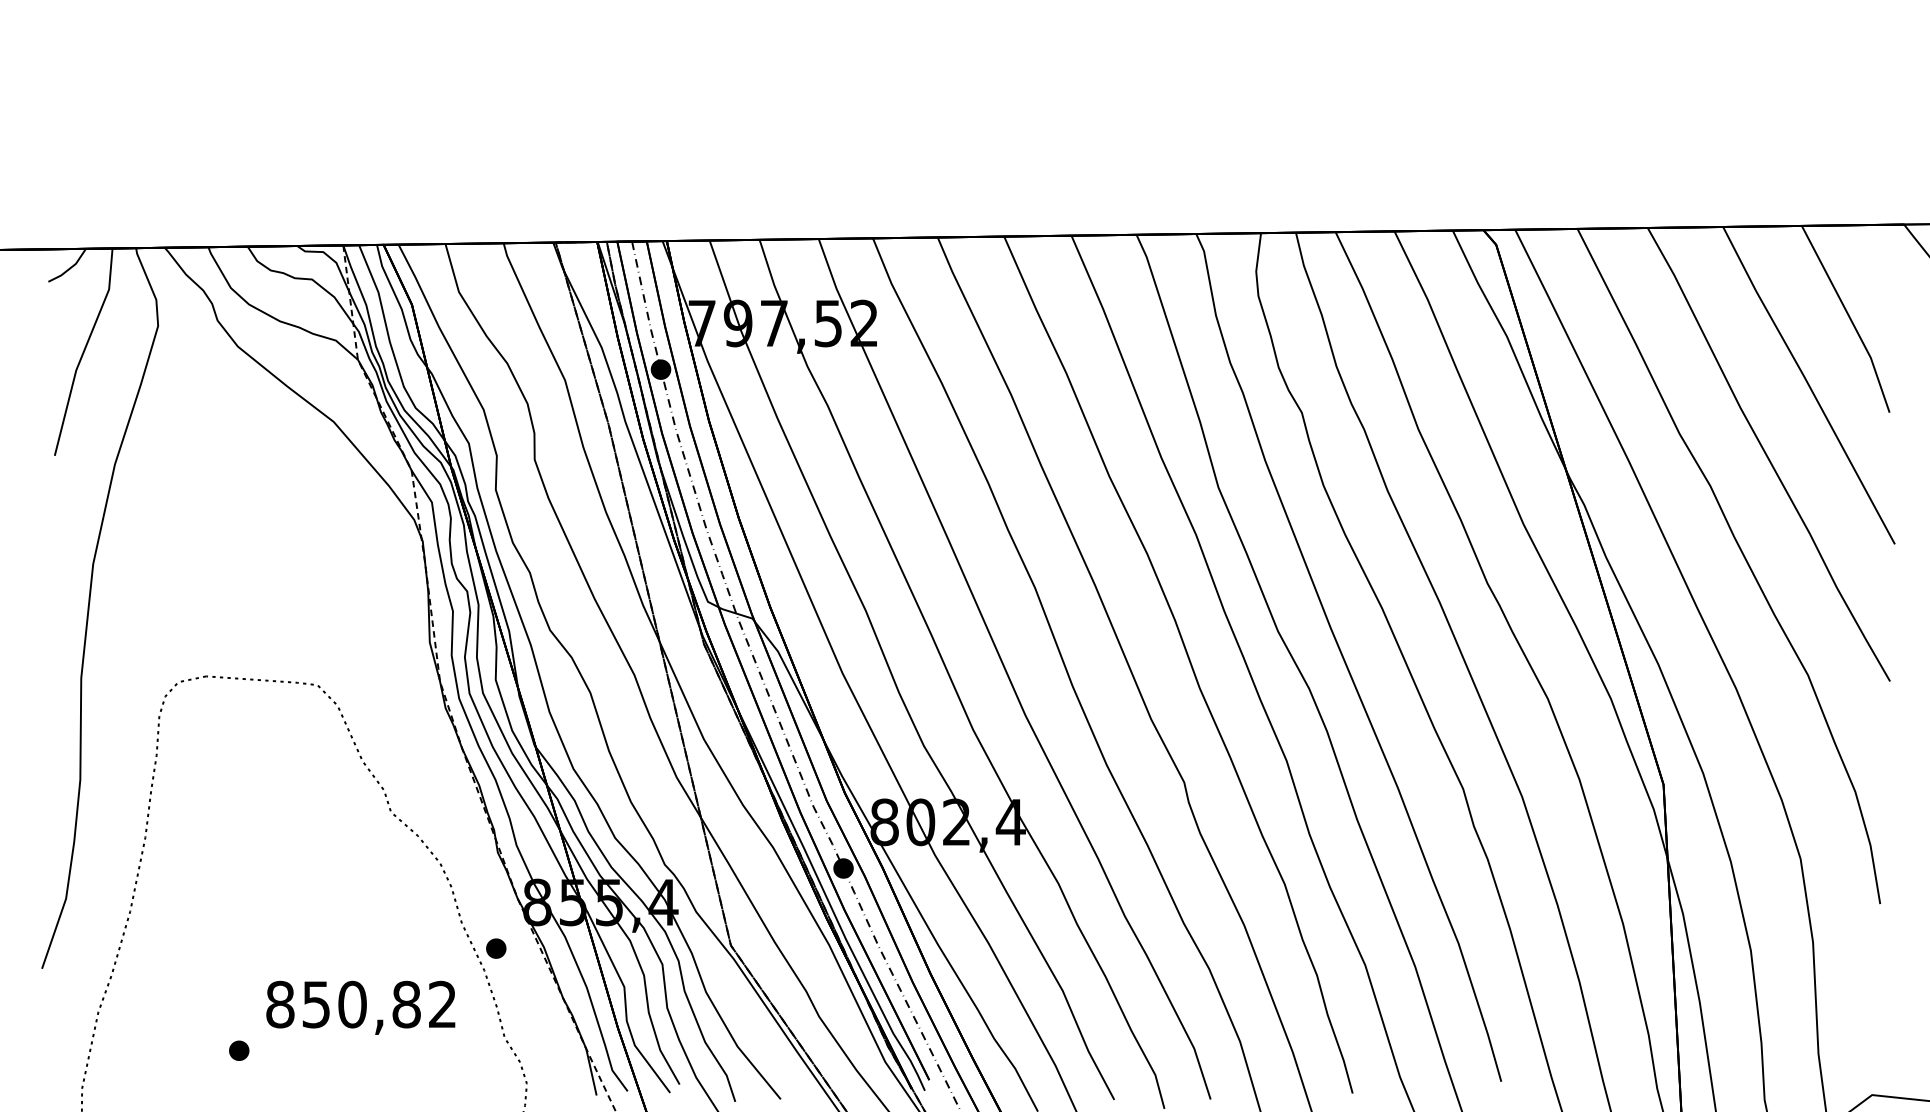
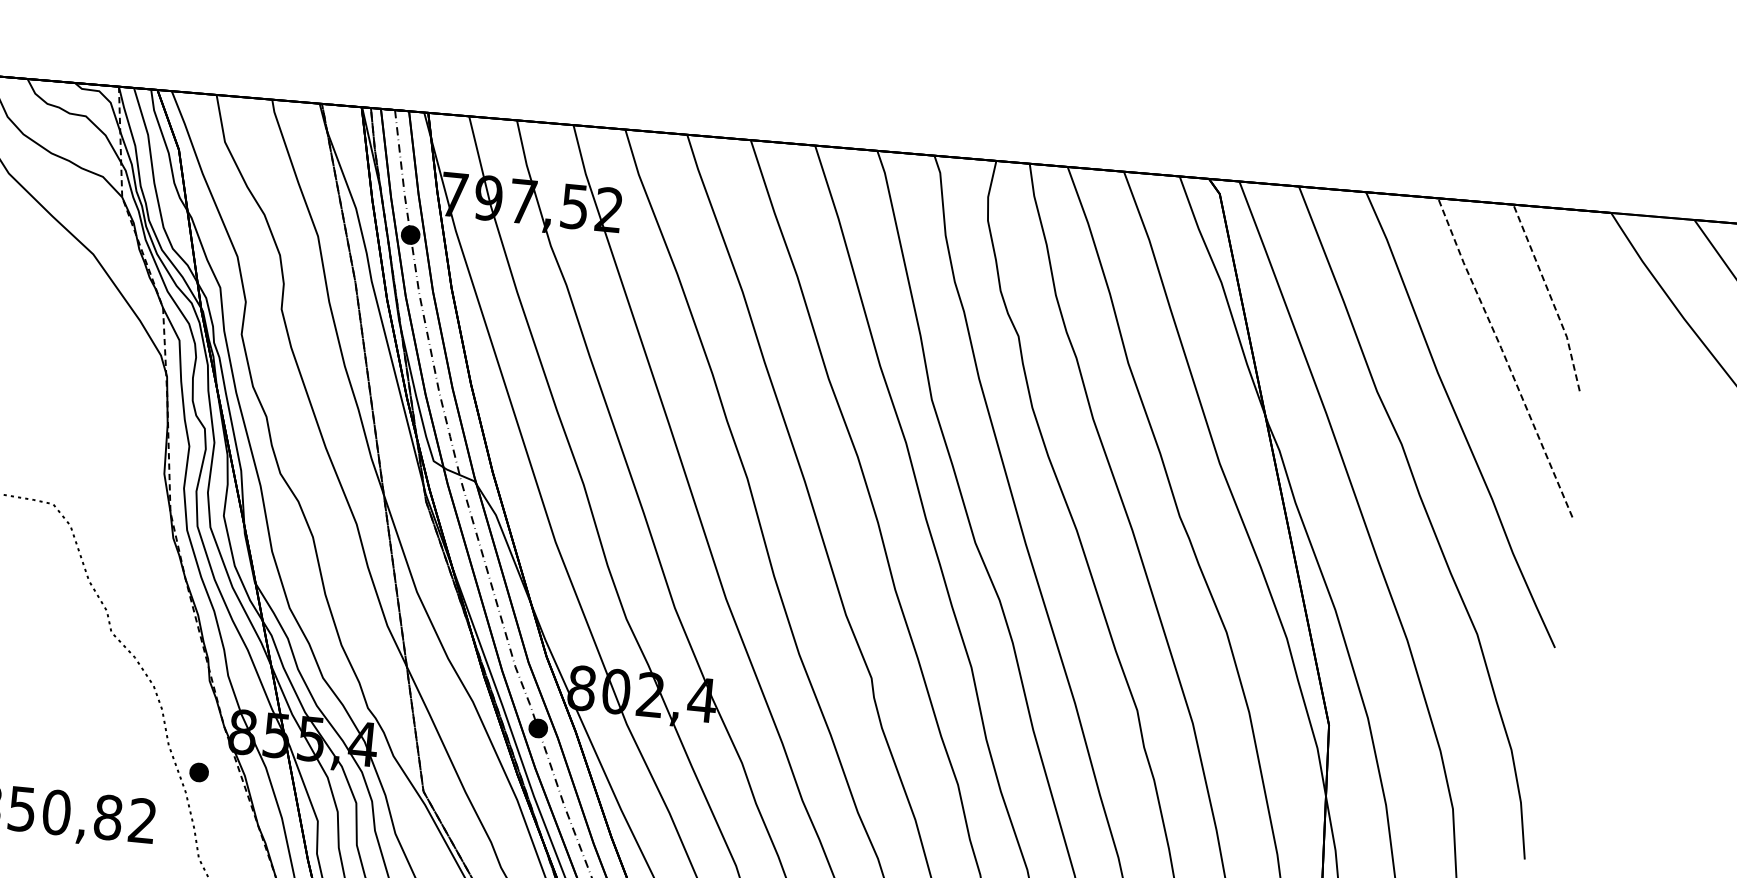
line: (1850, 318) -> (1551, 297), solid -> dashed
line: (1808, 384) -> (1504, 356), solid -> dashed

